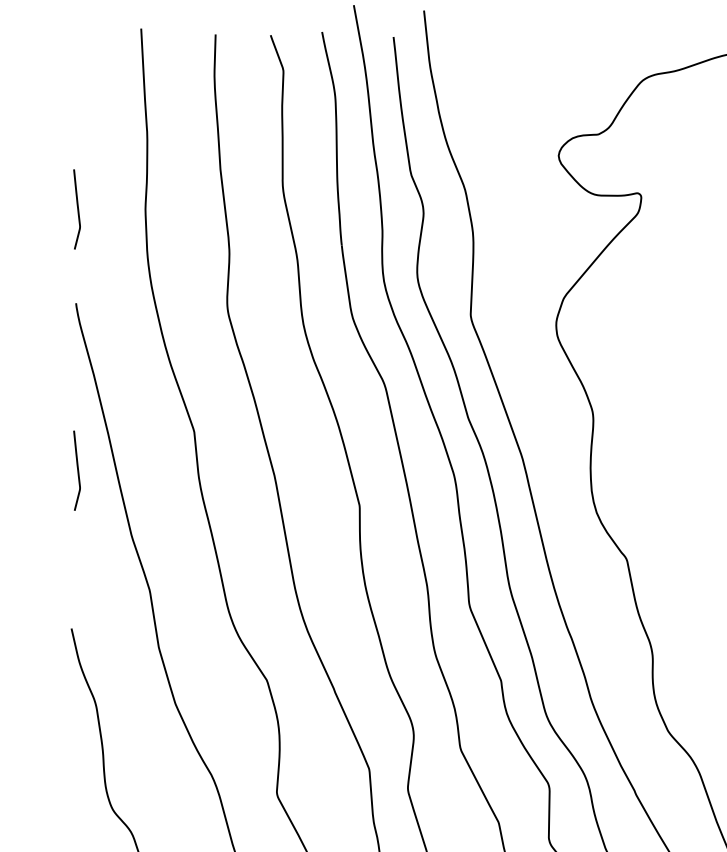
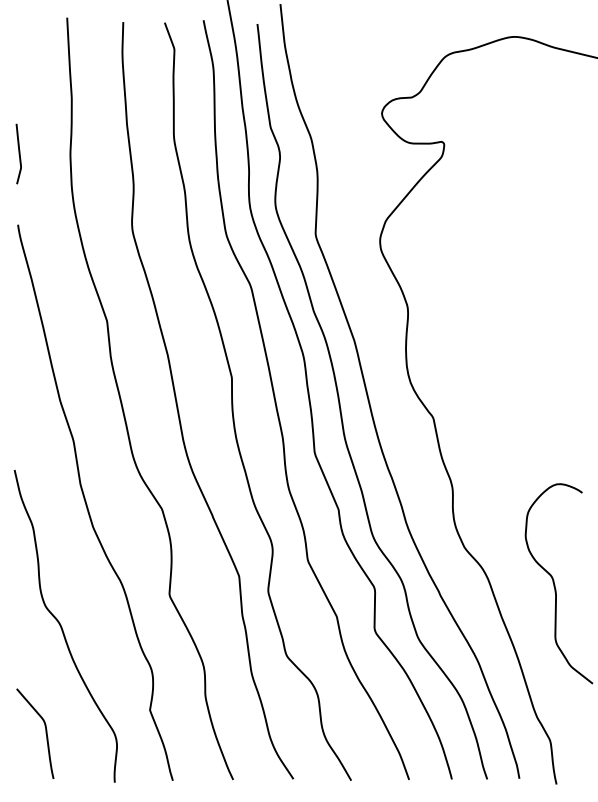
curve: (76, 470) -> (18, 350), removed

